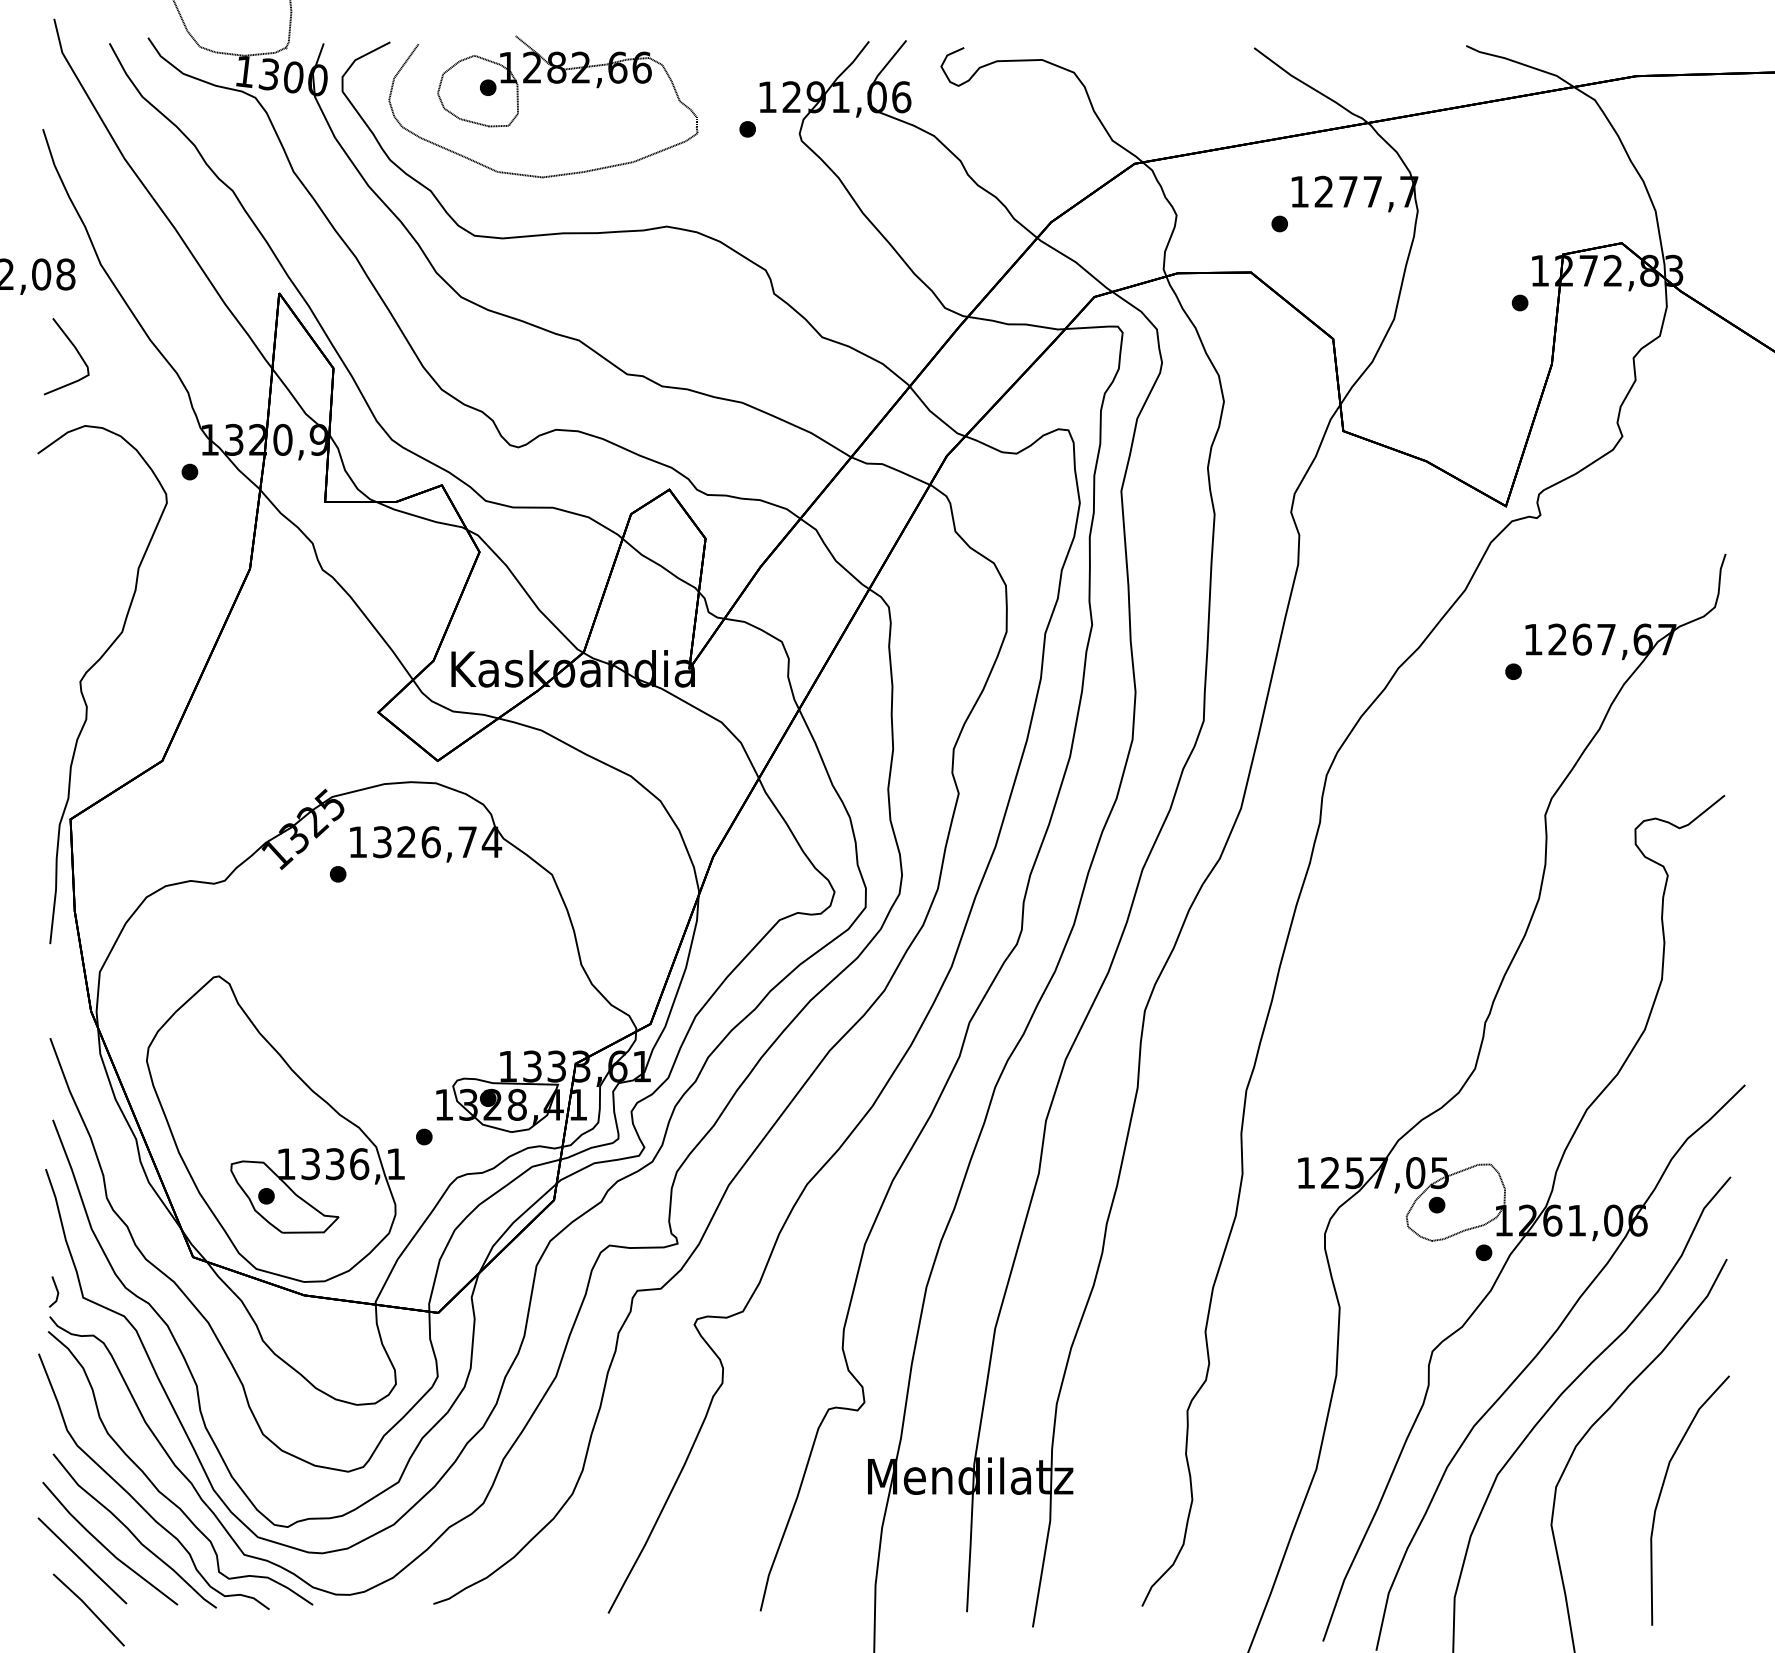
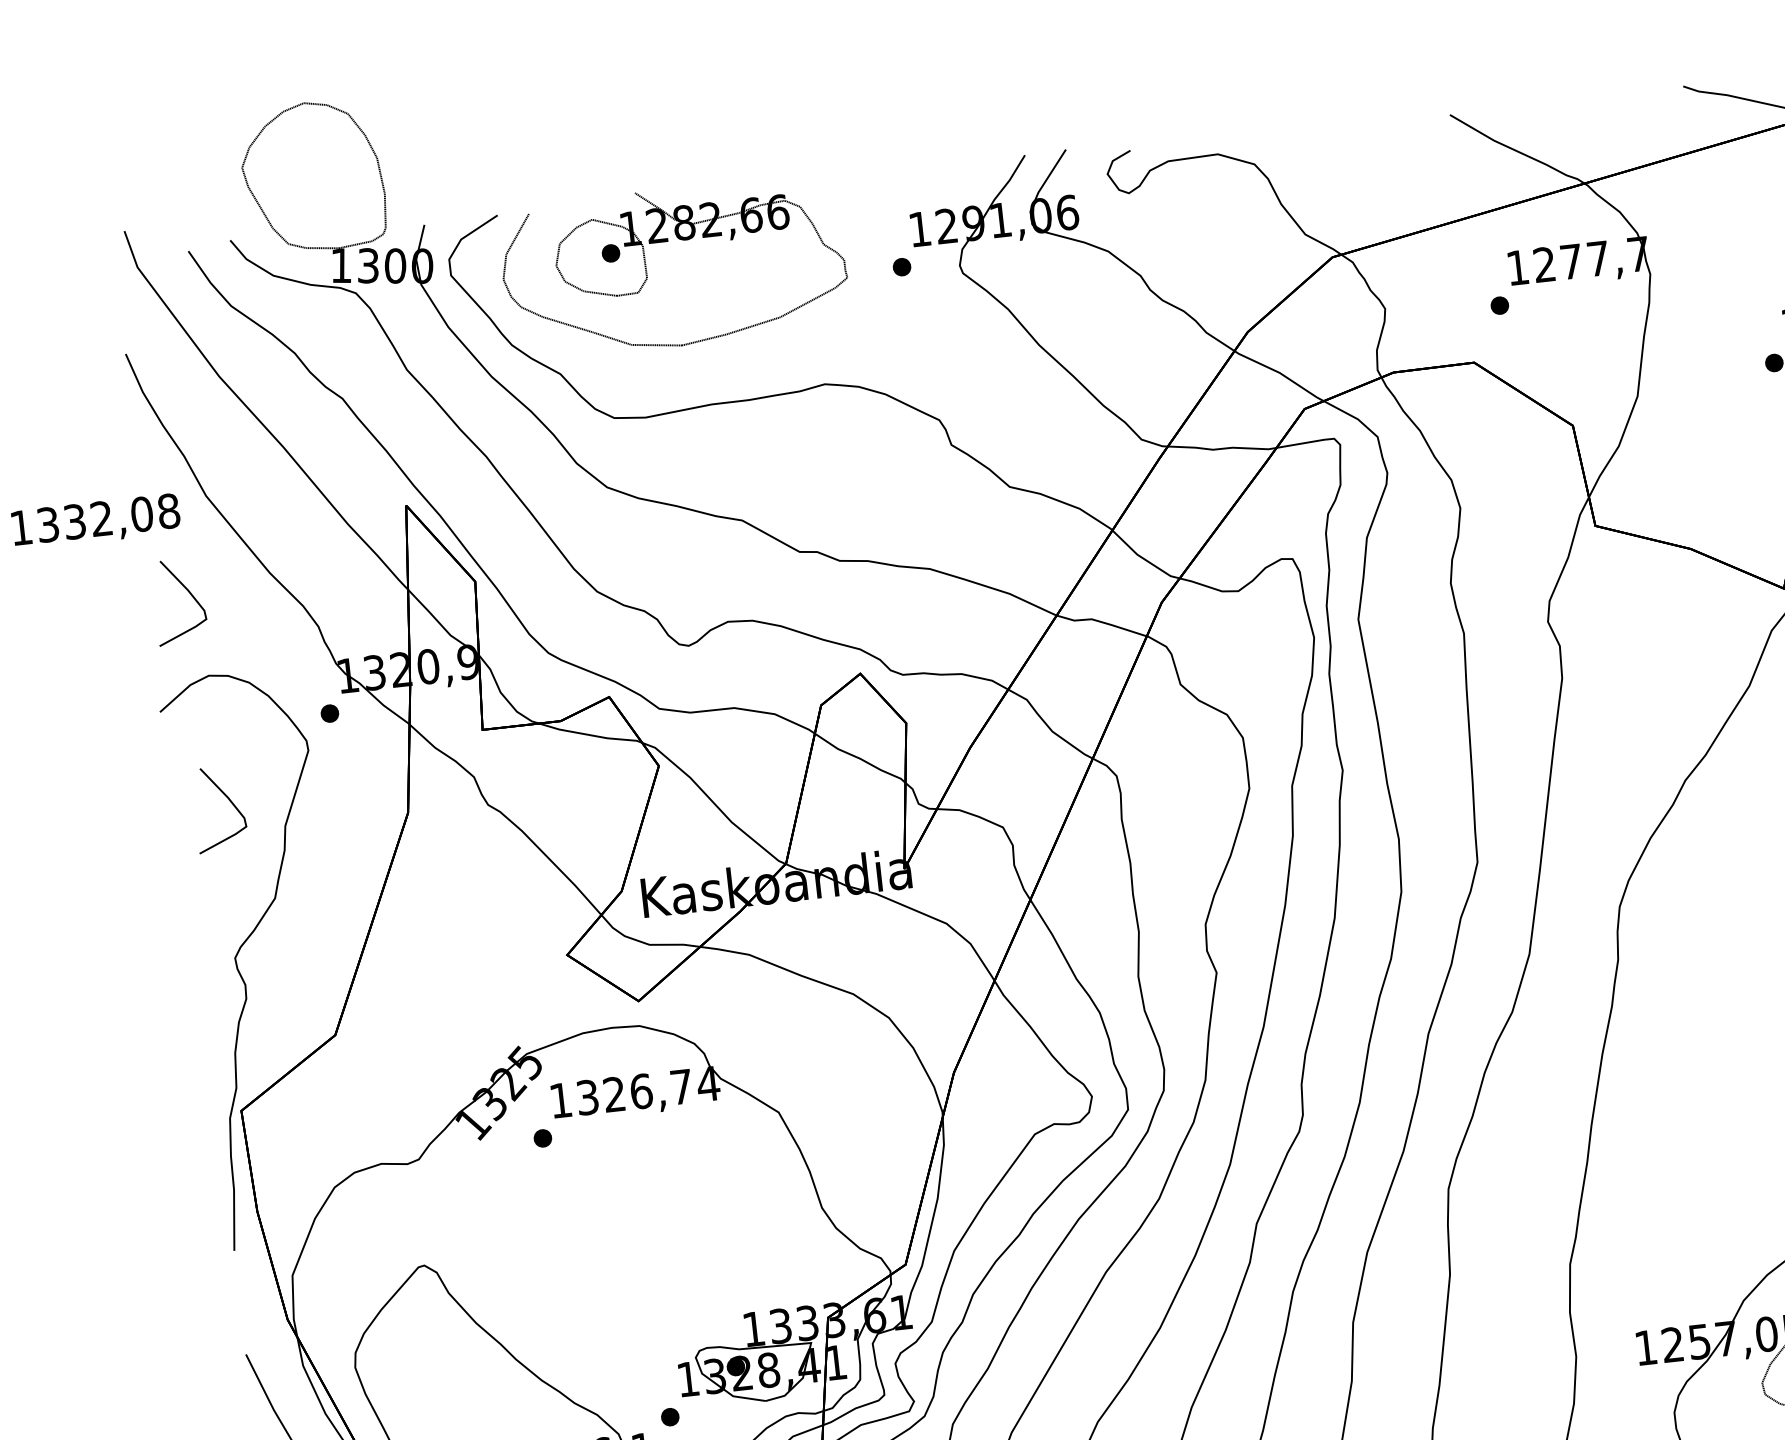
curve: (91, 541) -> (230, 802), added

